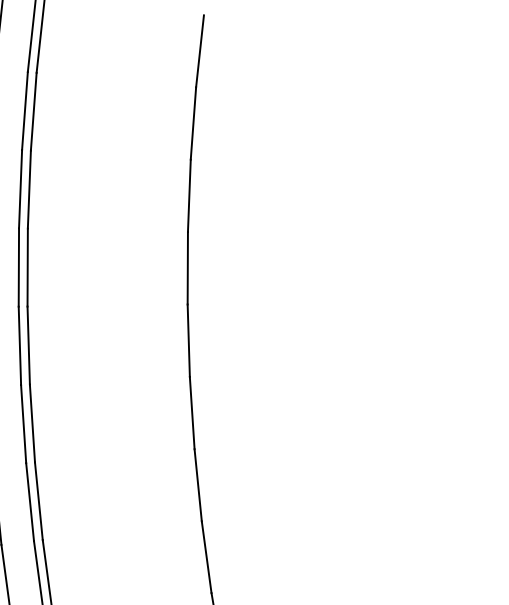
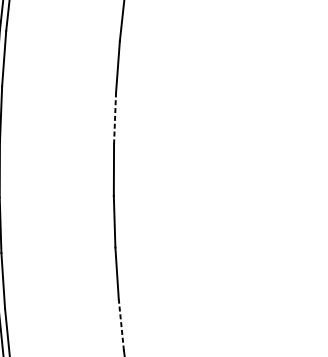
line: (189, 195) -> (115, 118), solid -> dashed
line: (198, 484) -> (121, 324), solid -> dashed

